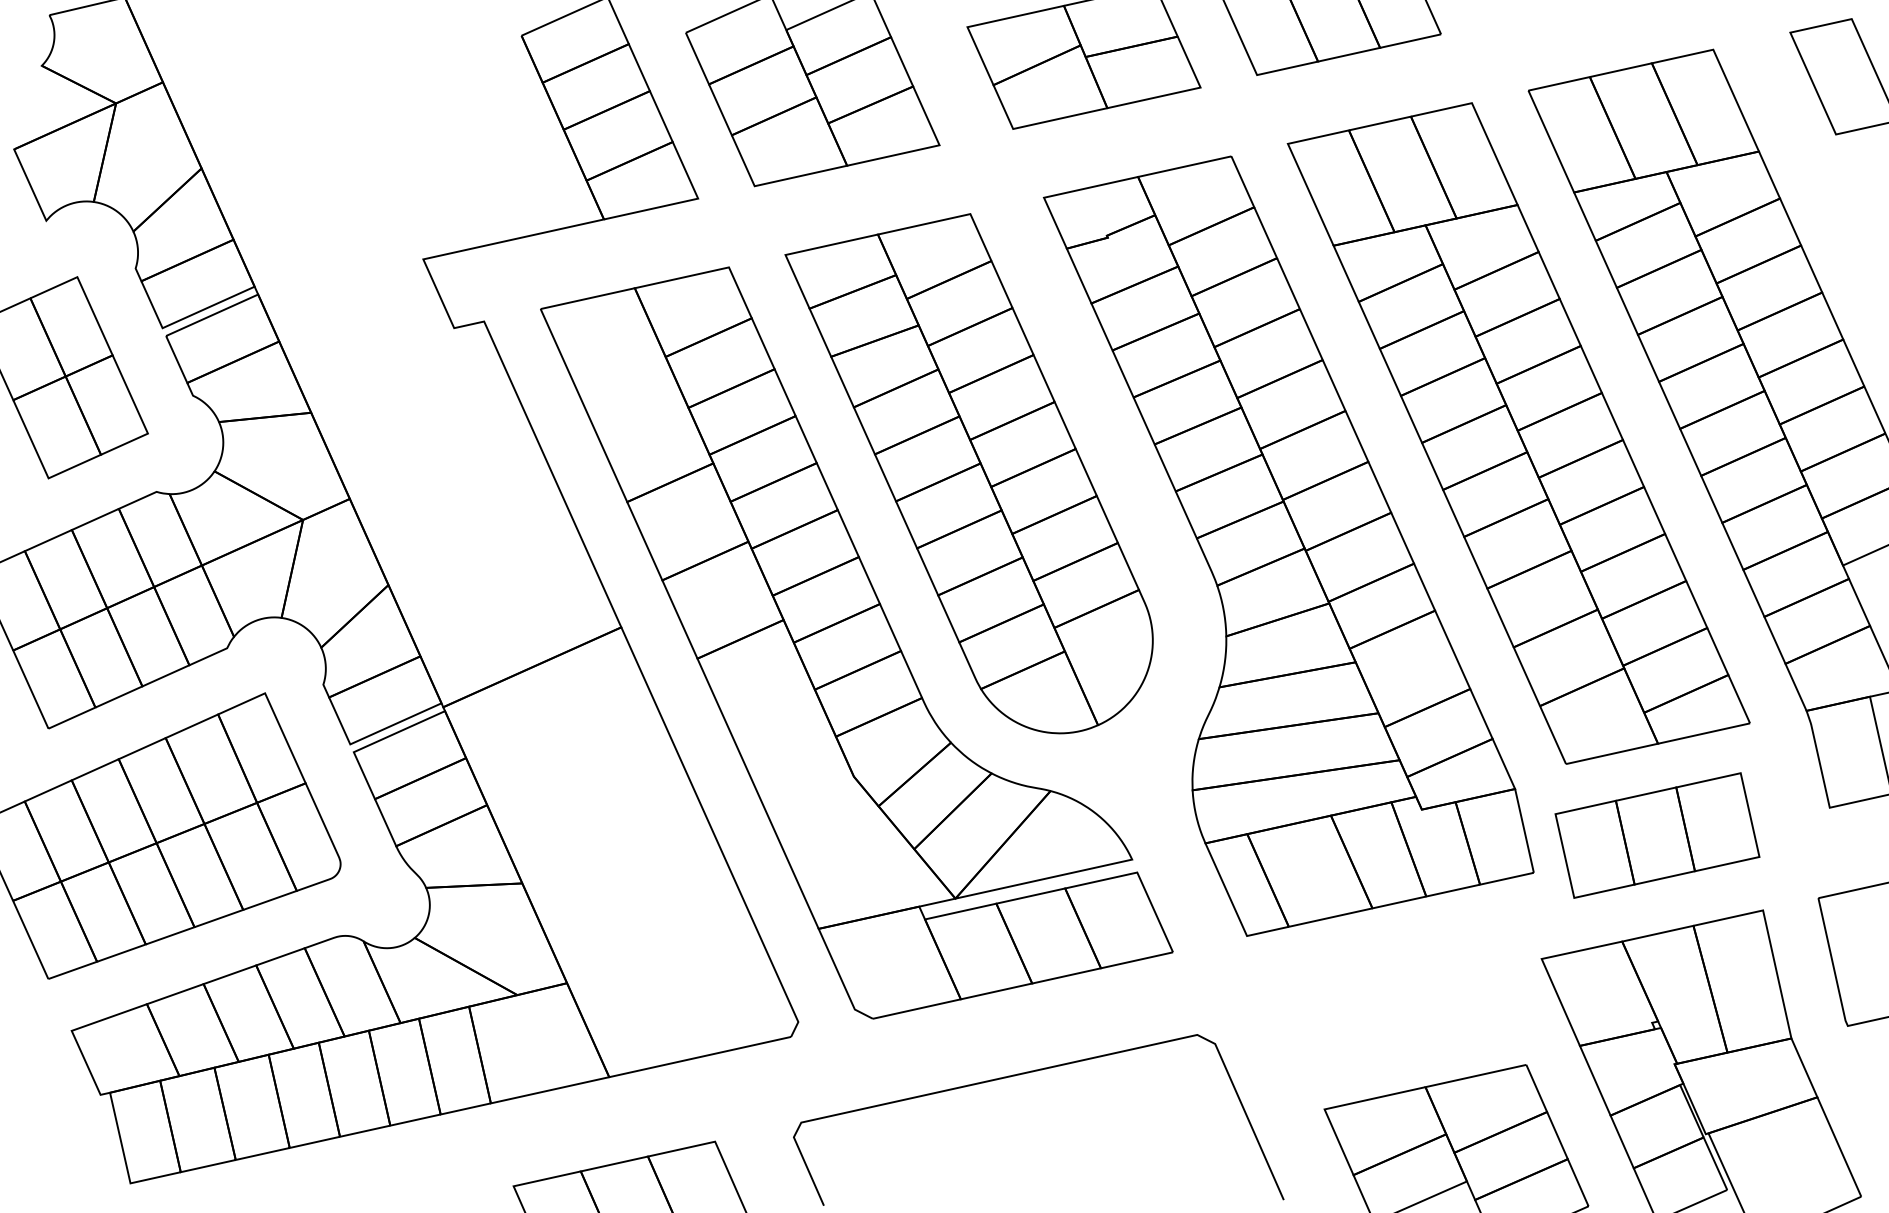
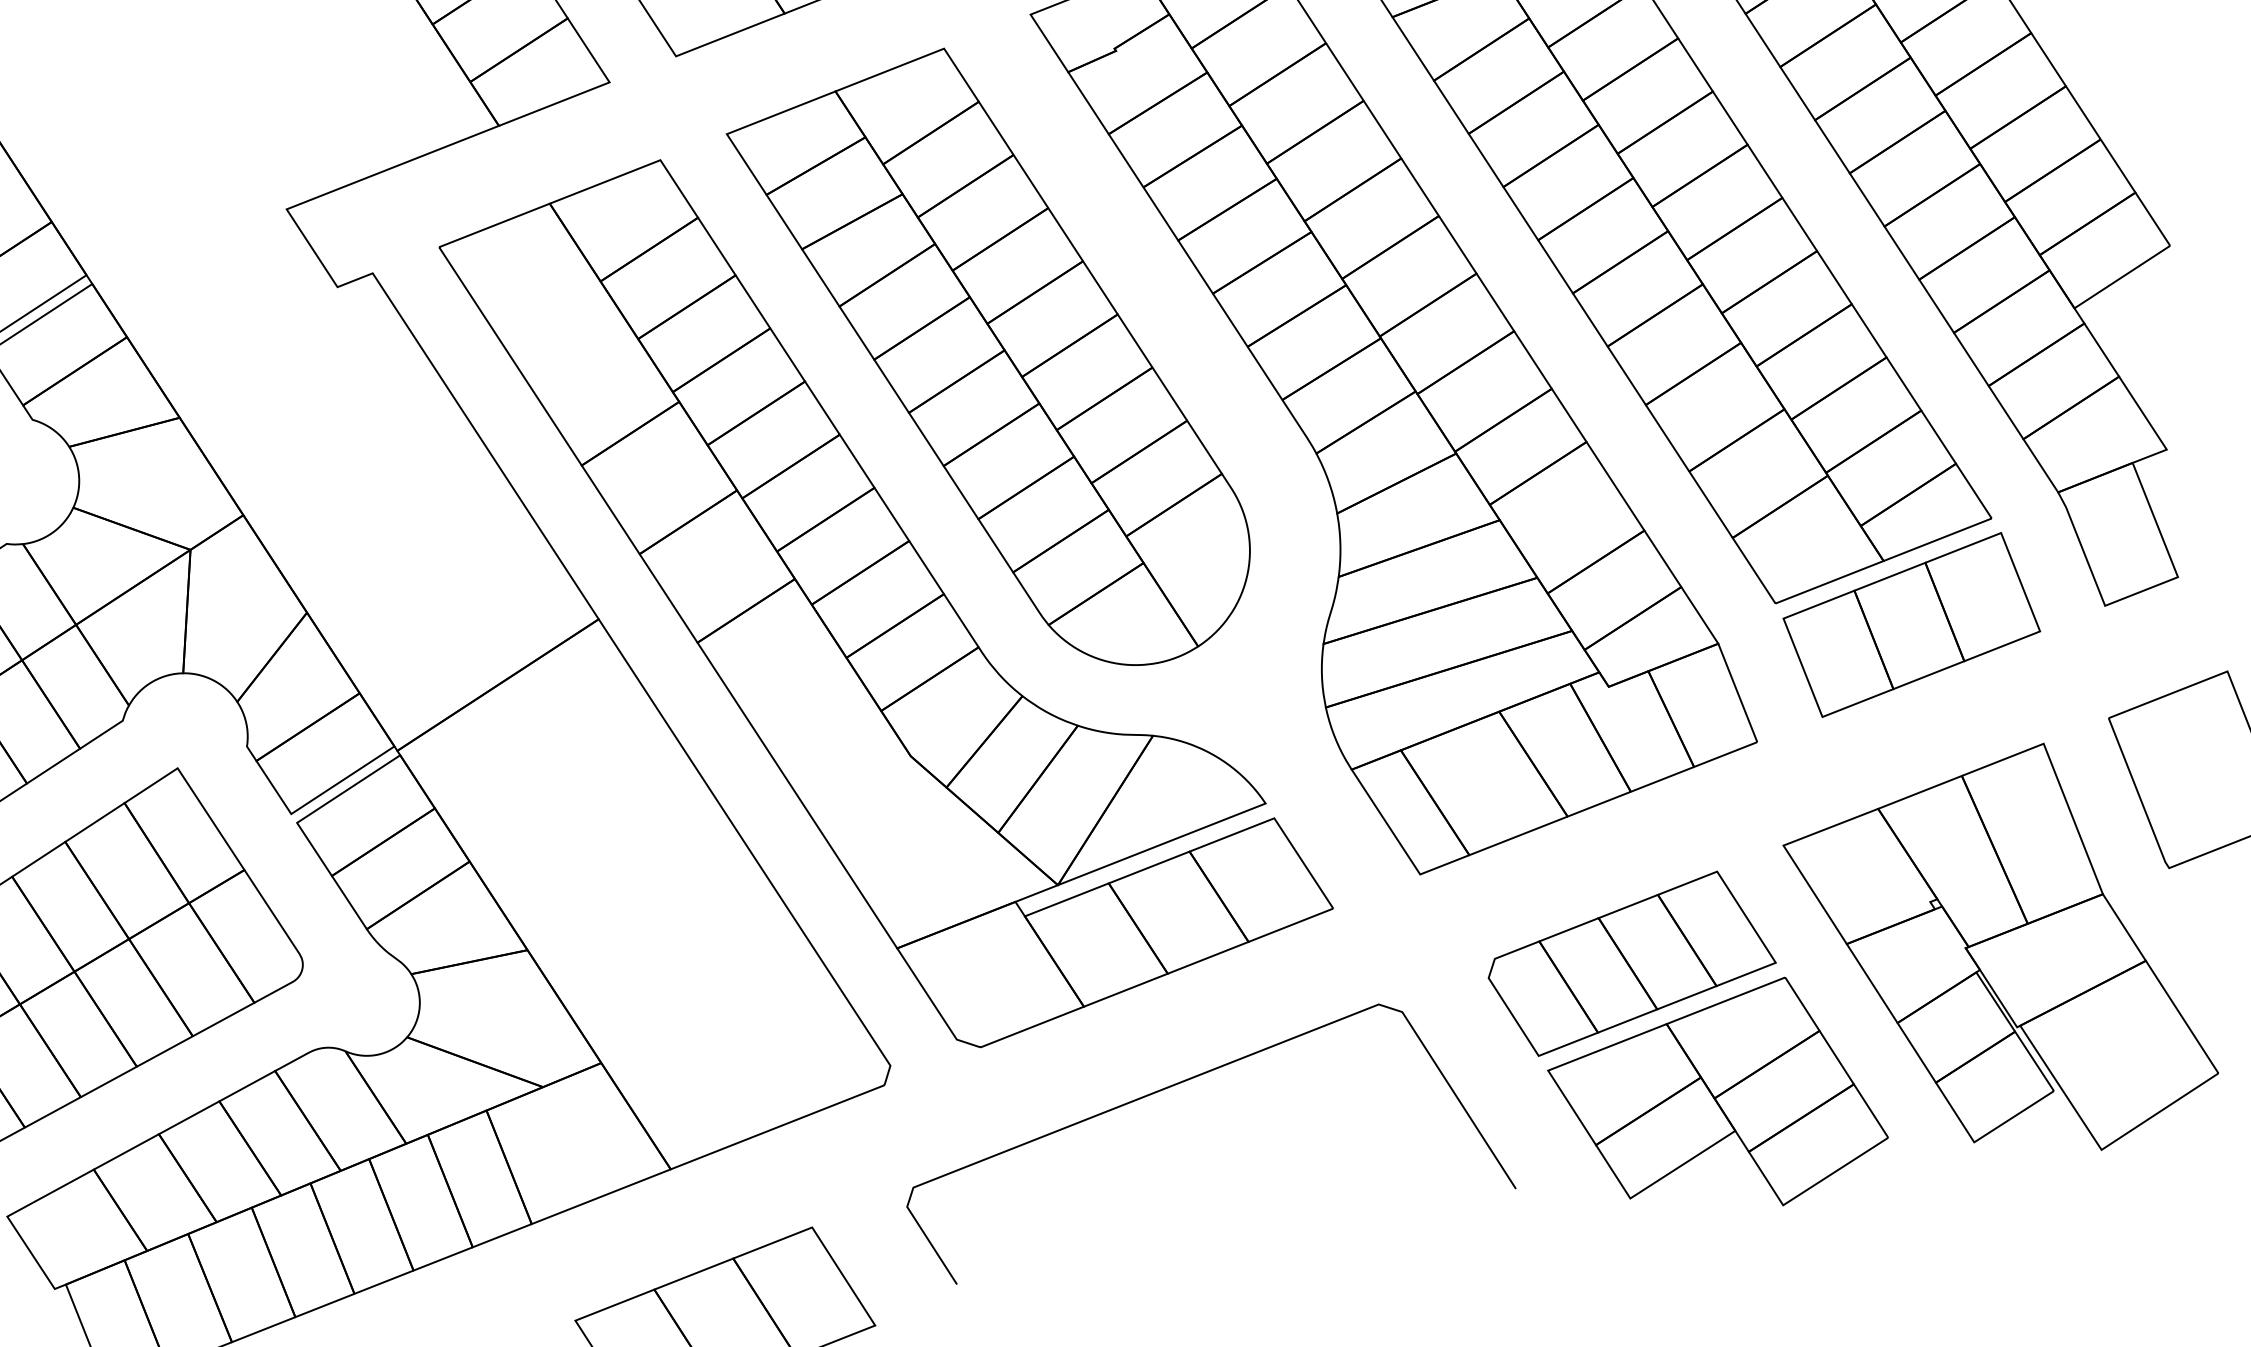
part: (1657, 835) -> (1911, 624), moved
part: (1404, 1033) -> (1630, 962), added

